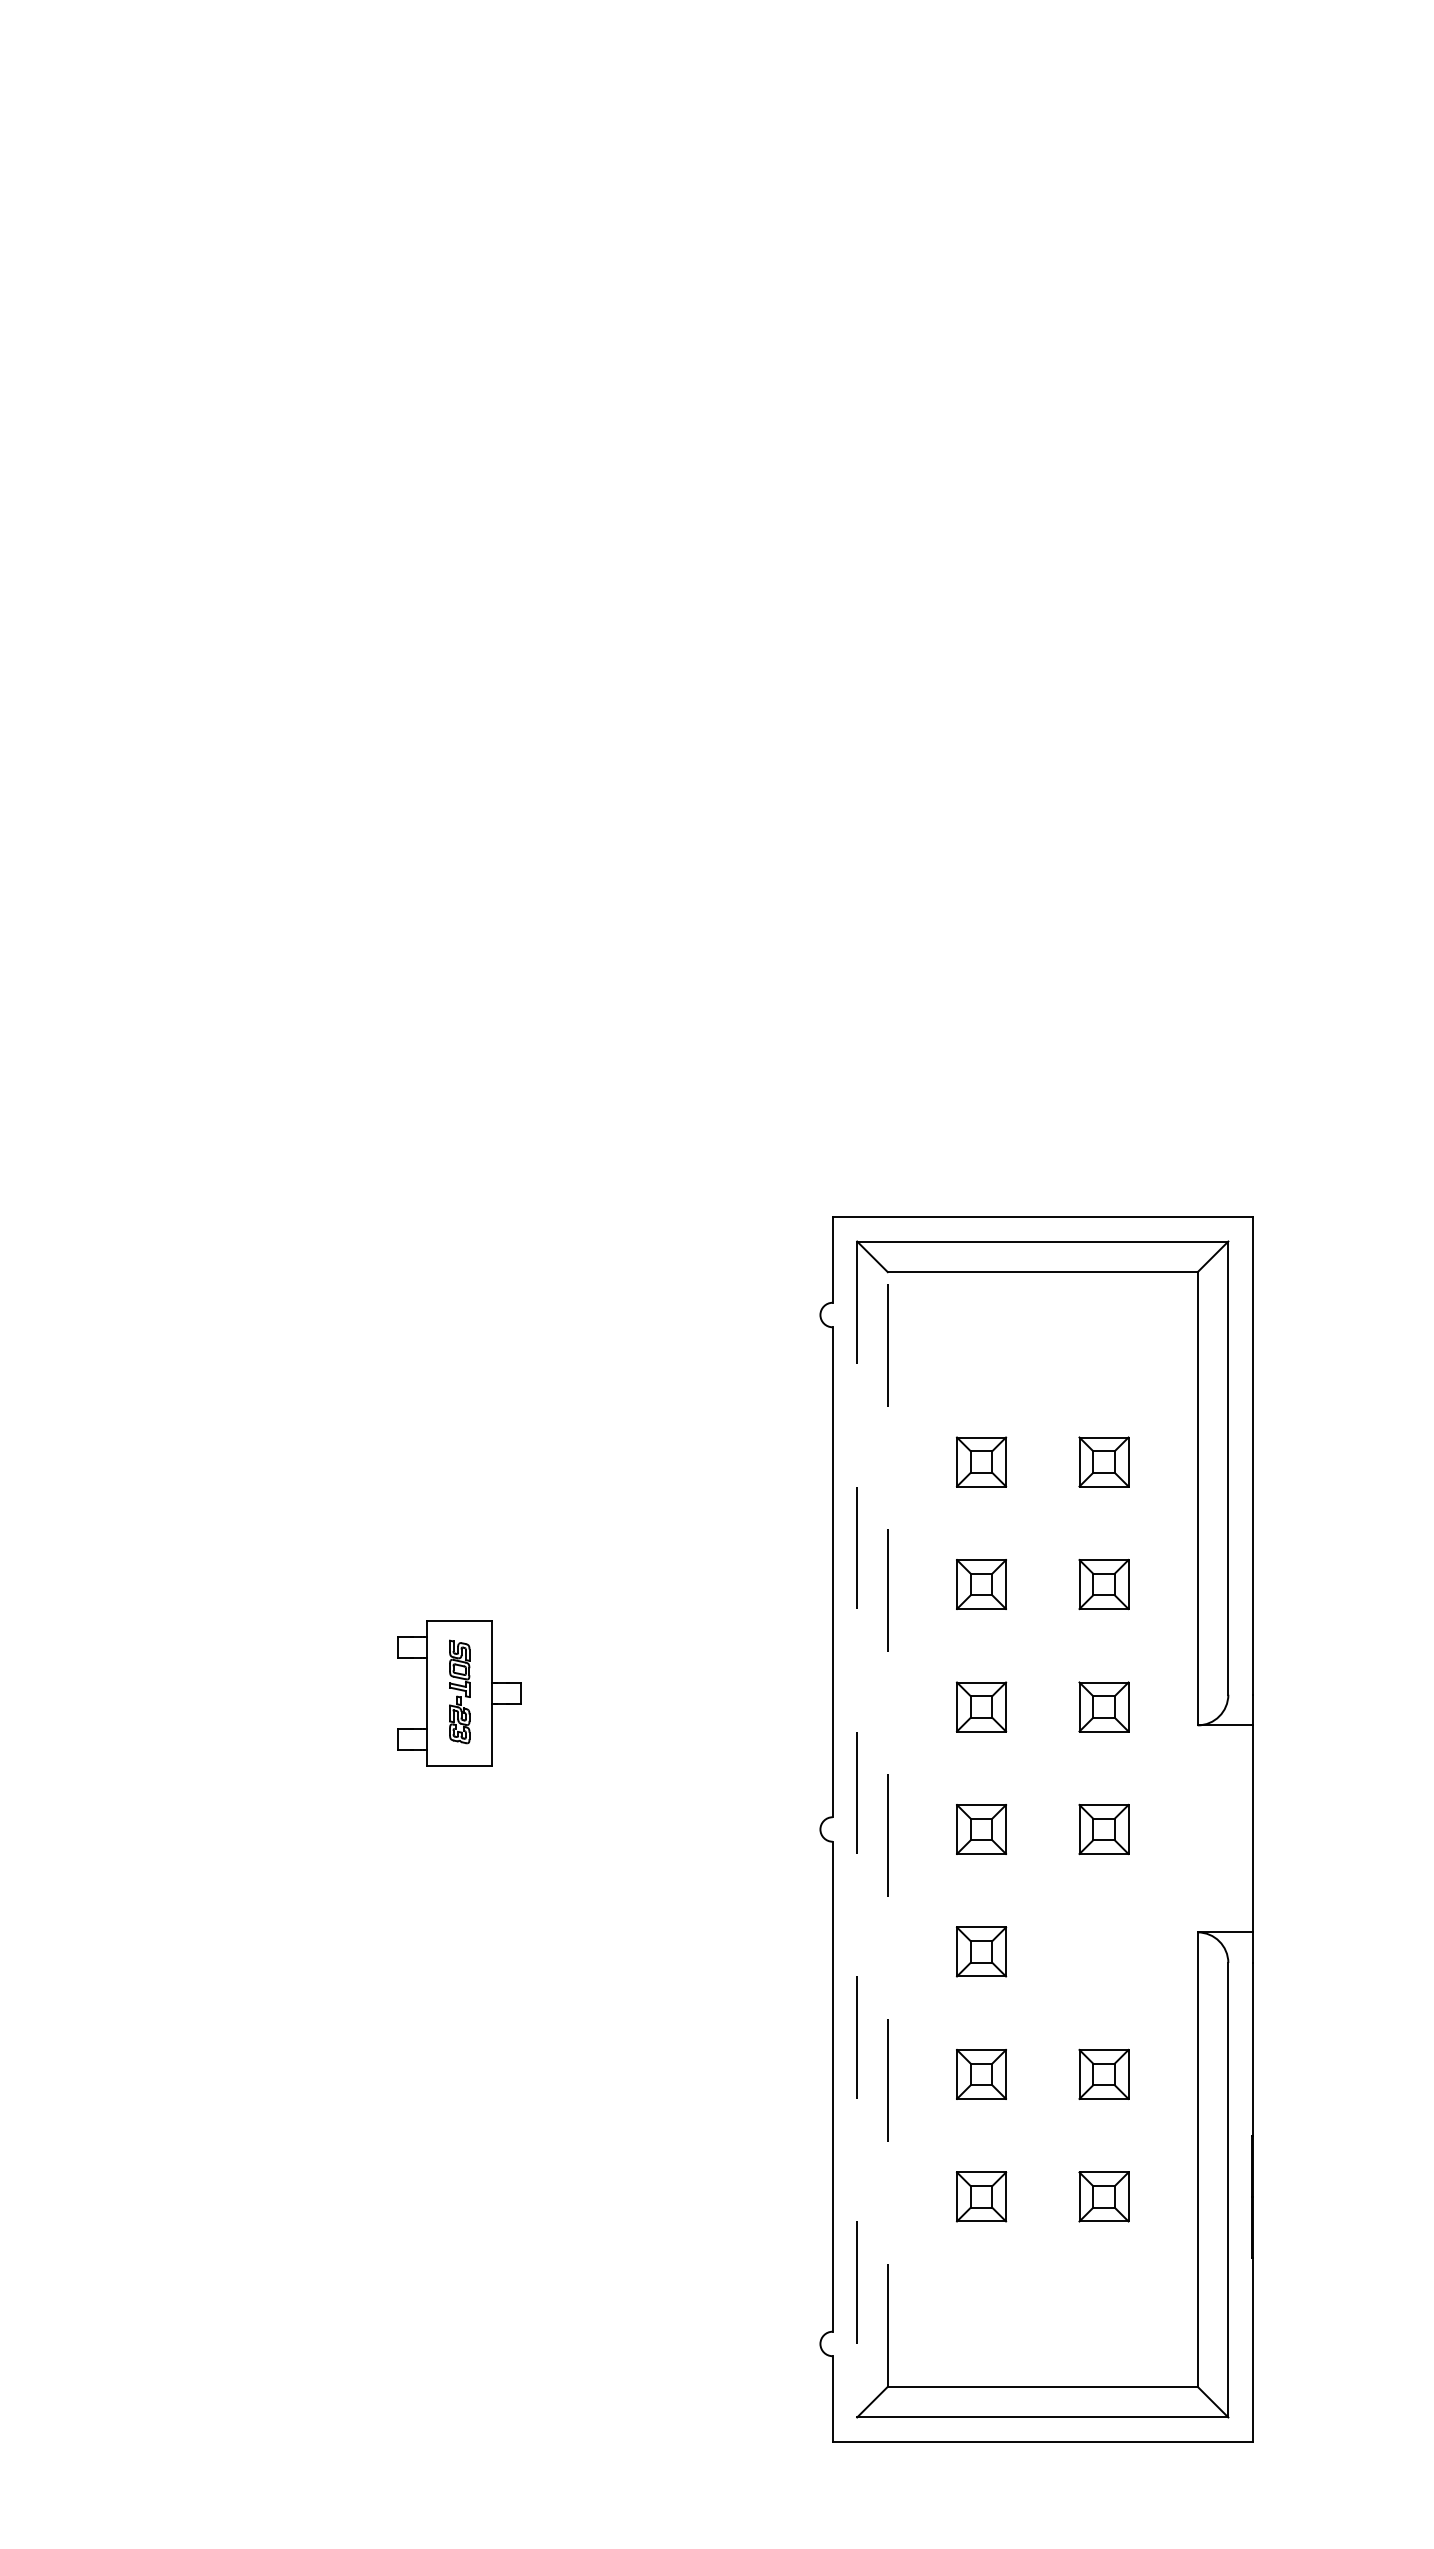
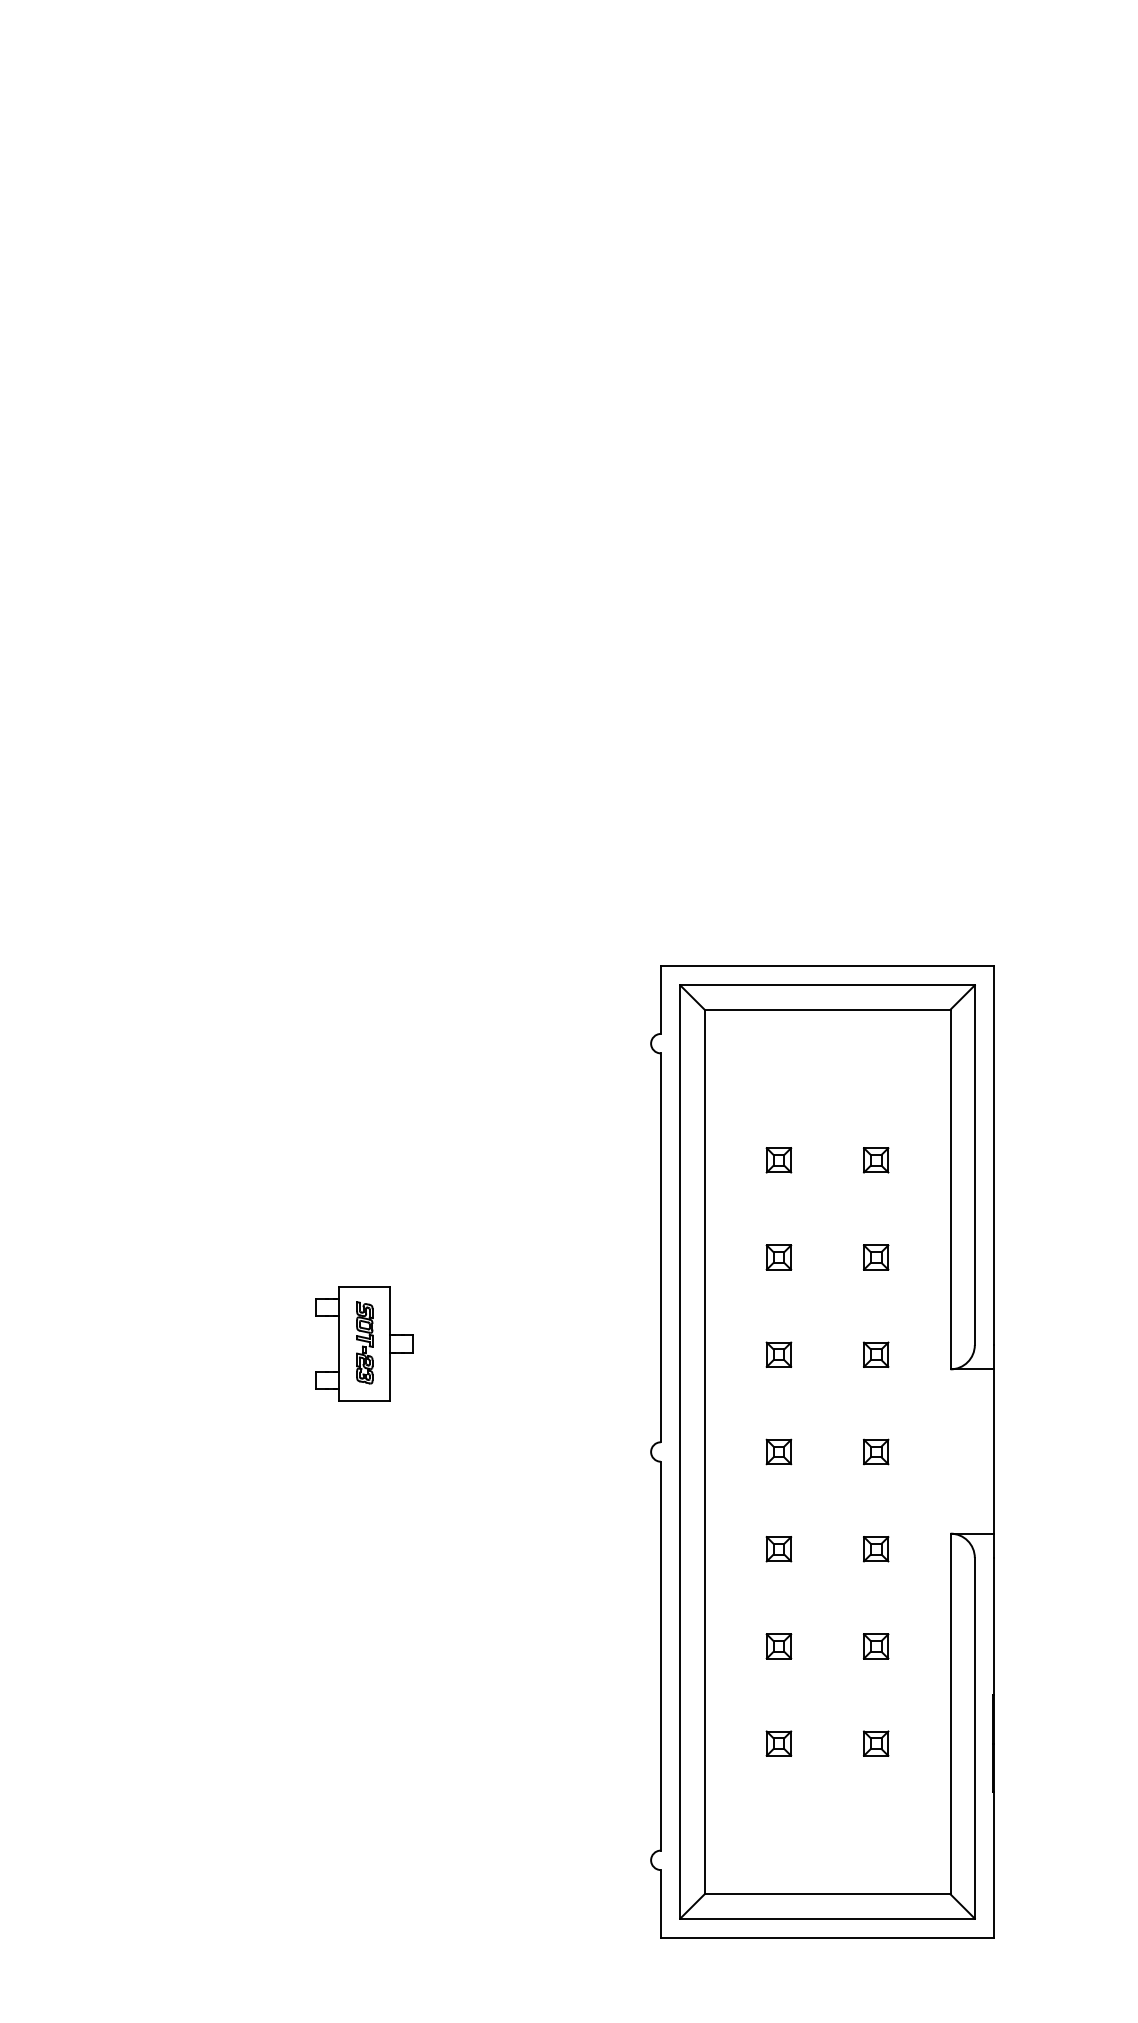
part: (981, 1461) -> (778, 1159), size x0.62
part: (1103, 1461) -> (875, 1159), size x0.62
part: (981, 1584) -> (778, 1257), size x0.62
part: (1103, 1584) -> (875, 1257), size x0.62
part: (981, 1706) -> (778, 1354), size x0.62
part: (1103, 1706) -> (875, 1354), size x0.62
line: (887, 1828) -> (704, 1451), dashed -> solid
line: (857, 1829) -> (680, 1452), dashed -> solid
part: (981, 1829) -> (778, 1452), size x0.62
part: (1103, 1829) -> (875, 1452), size x0.62
part: (981, 1951) -> (778, 1548), size x0.62
part: (1103, 1951) -> (875, 1548), added
part: (981, 2074) -> (778, 1646), size x0.62
part: (1103, 2074) -> (875, 1646), size x0.62
part: (981, 2196) -> (778, 1743), size x0.62
part: (1103, 2196) -> (875, 1743), size x0.62

